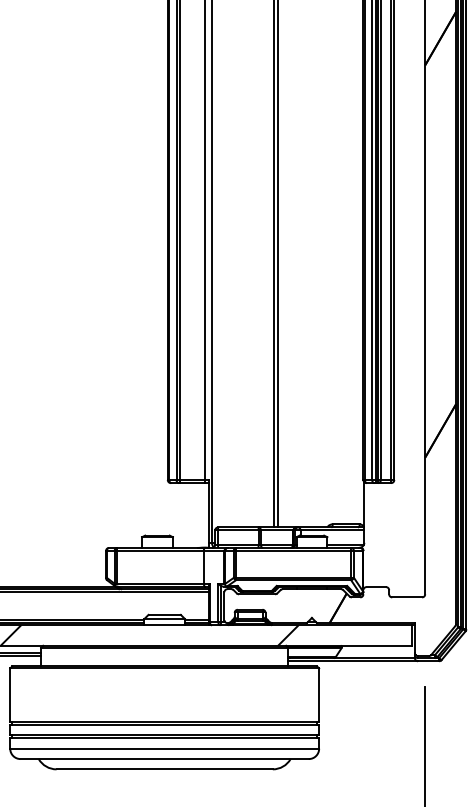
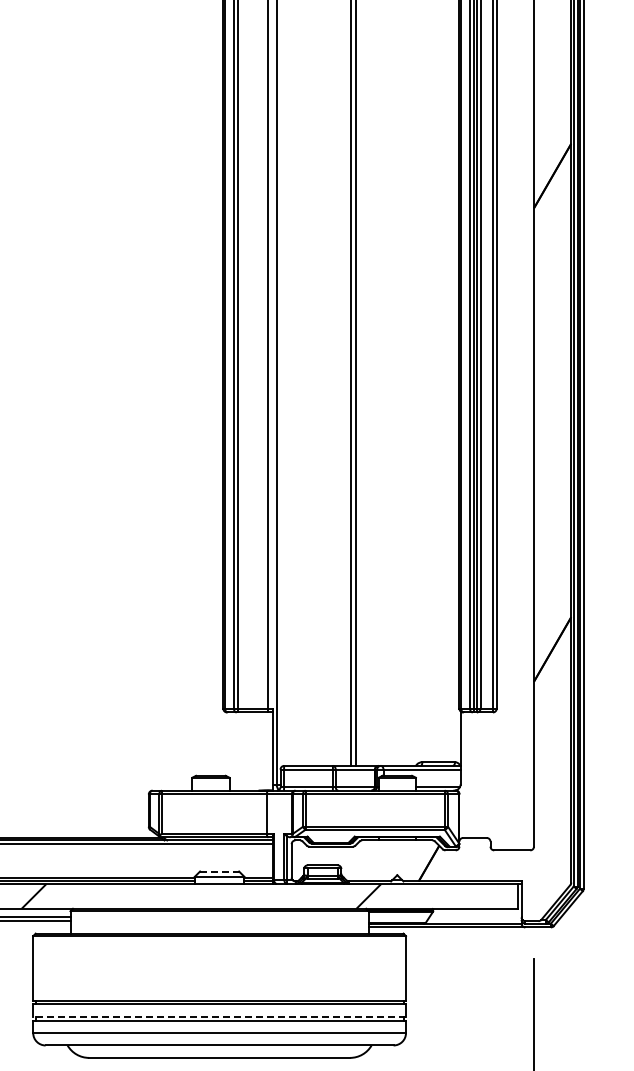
line: (164, 614) -> (219, 871), solid -> dashed
line: (164, 735) -> (219, 1016), solid -> dashed

